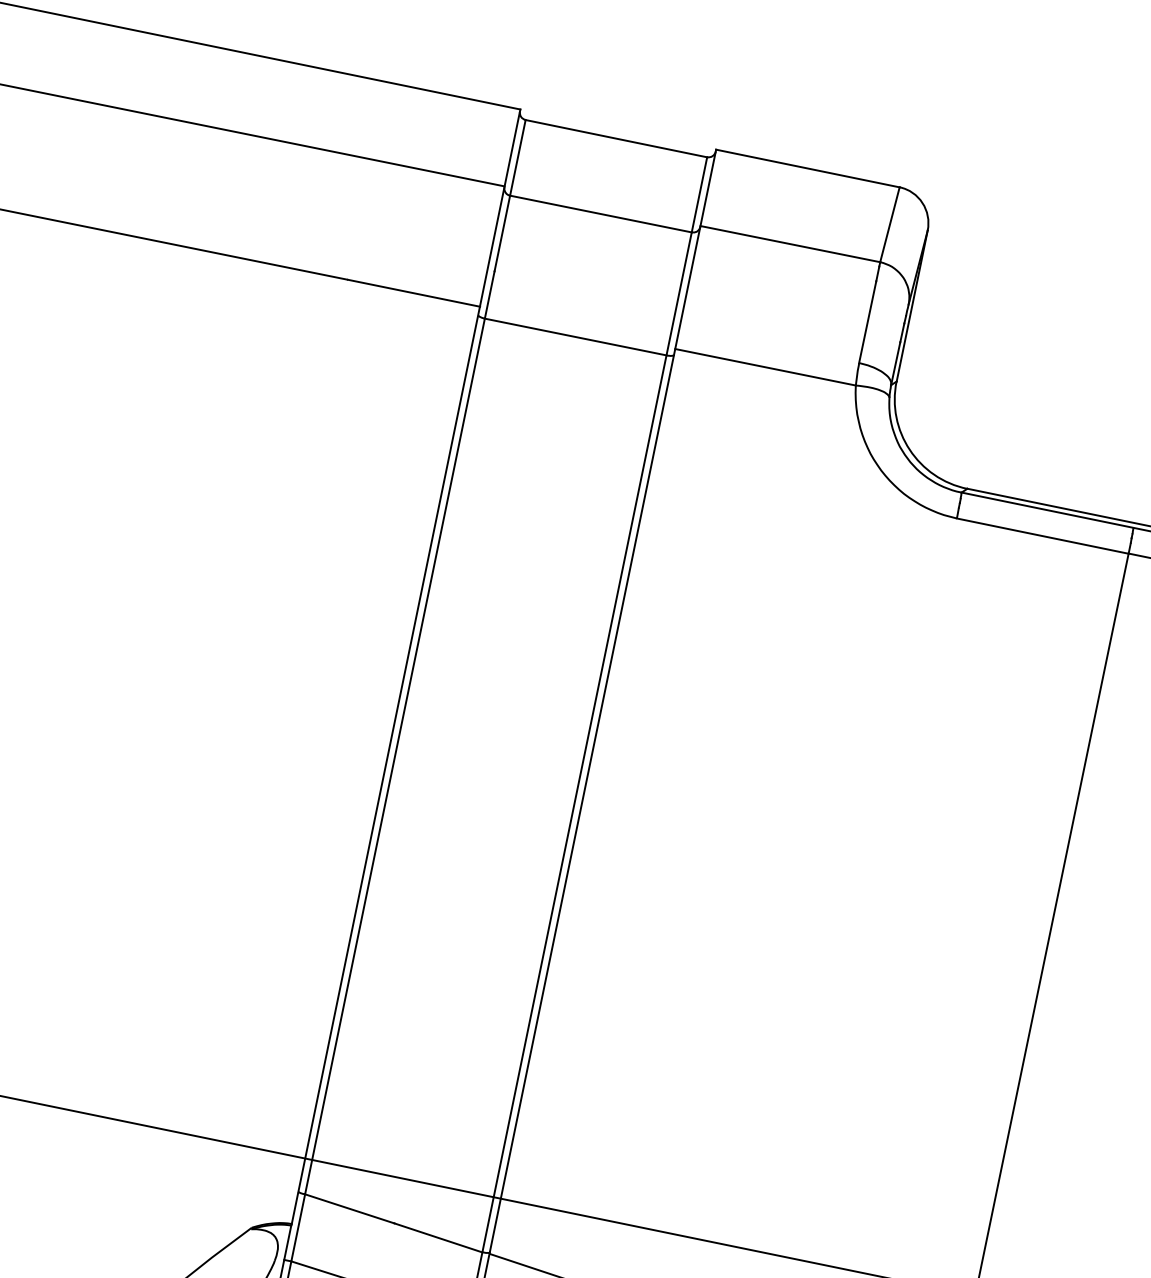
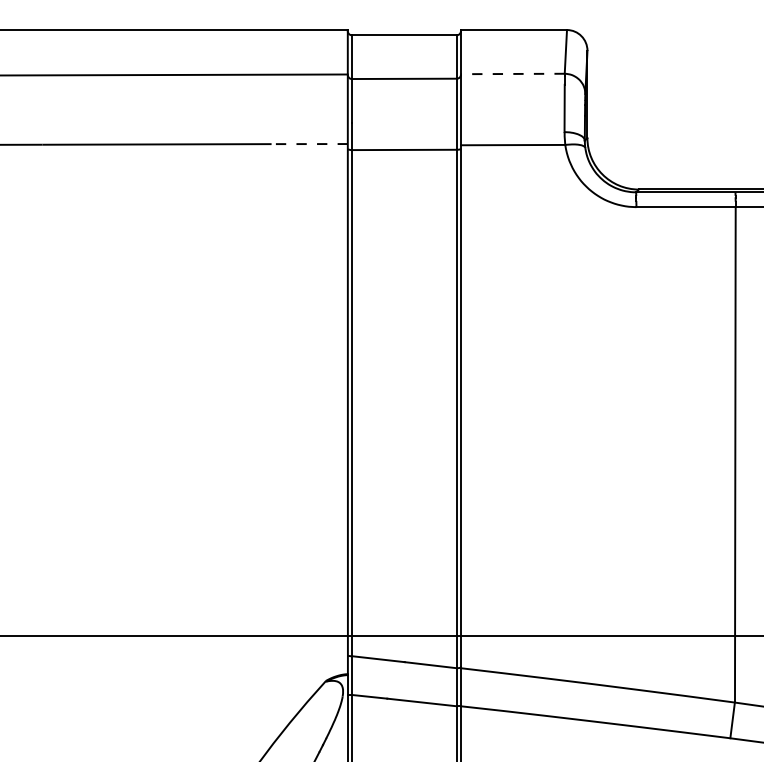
line: (789, 243) -> (512, 73), solid -> dashed
line: (413, 293) -> (309, 144), solid -> dashed

